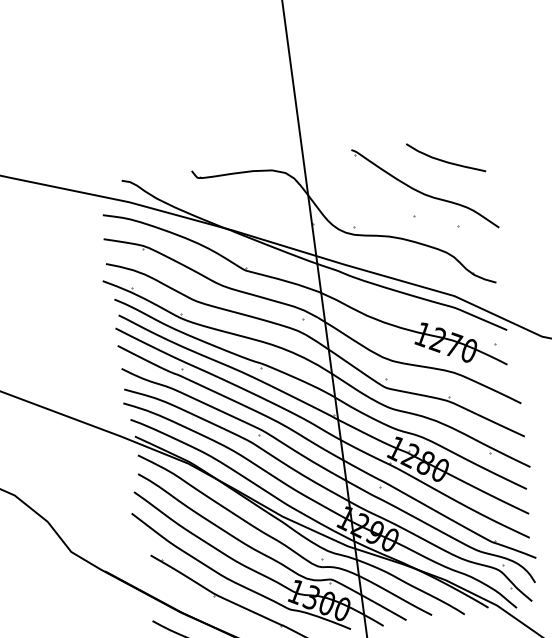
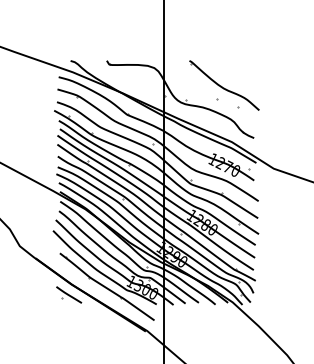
curve: (443, 158) -> (235, 71), removed

